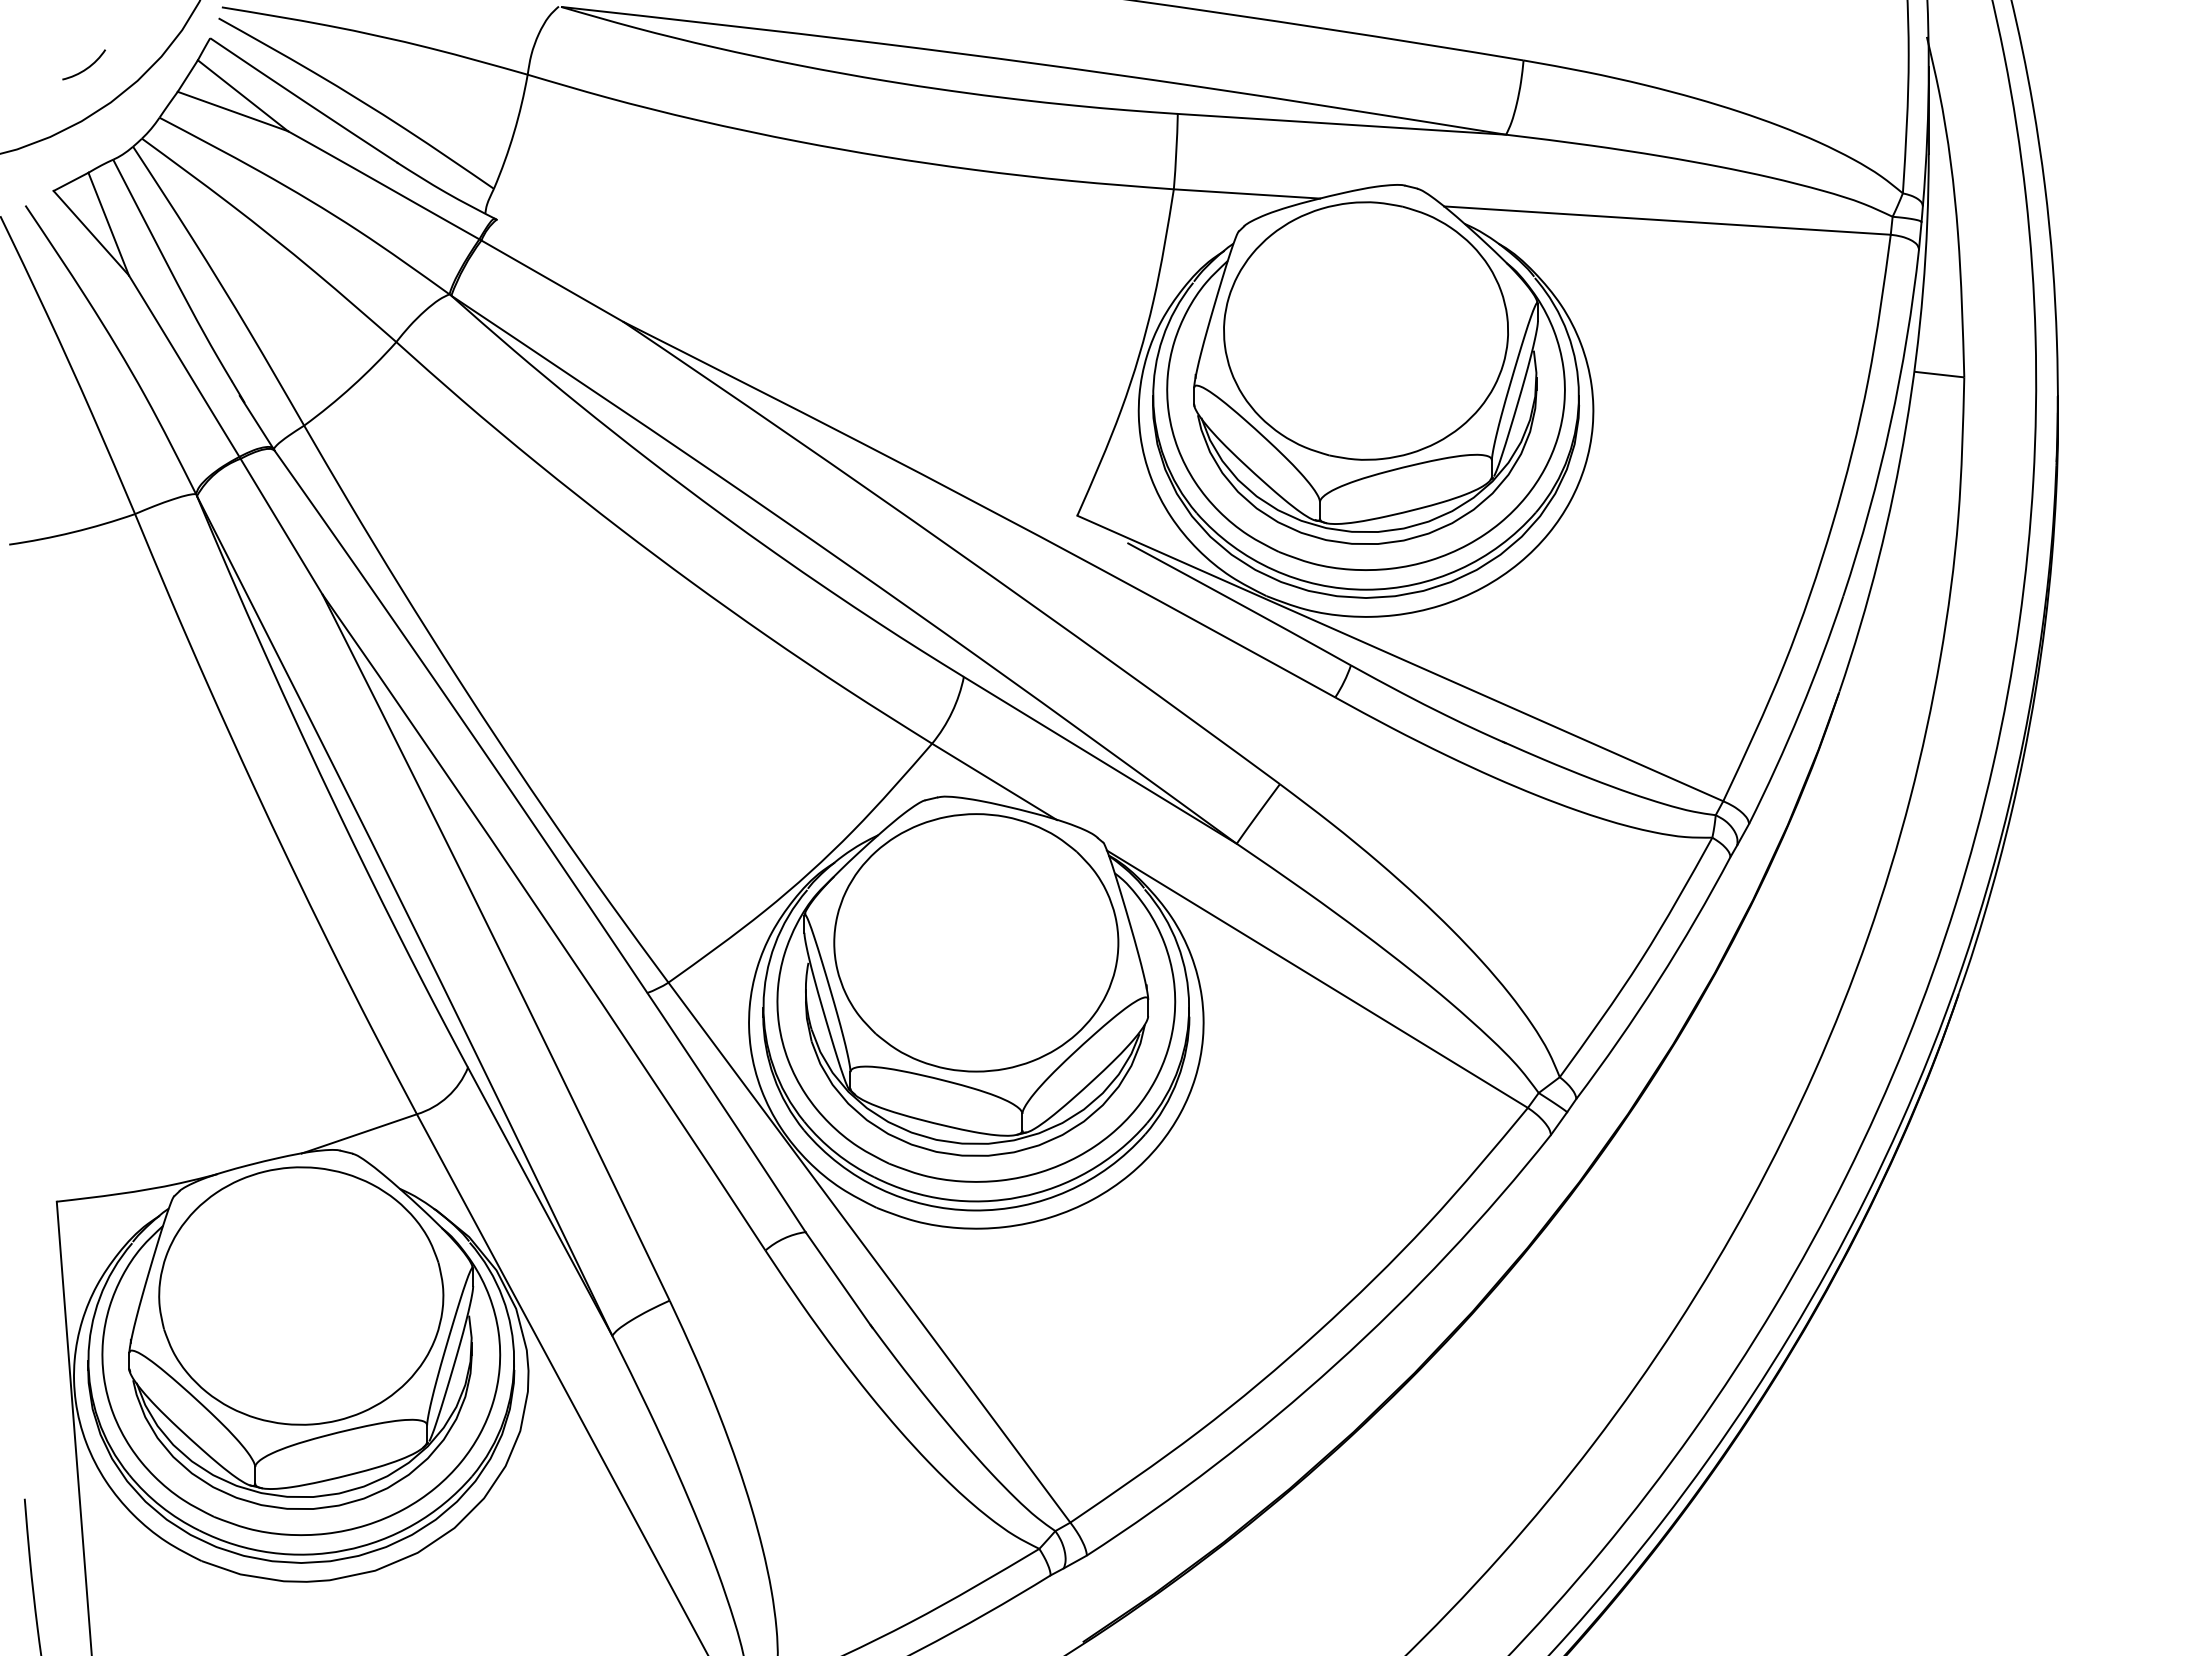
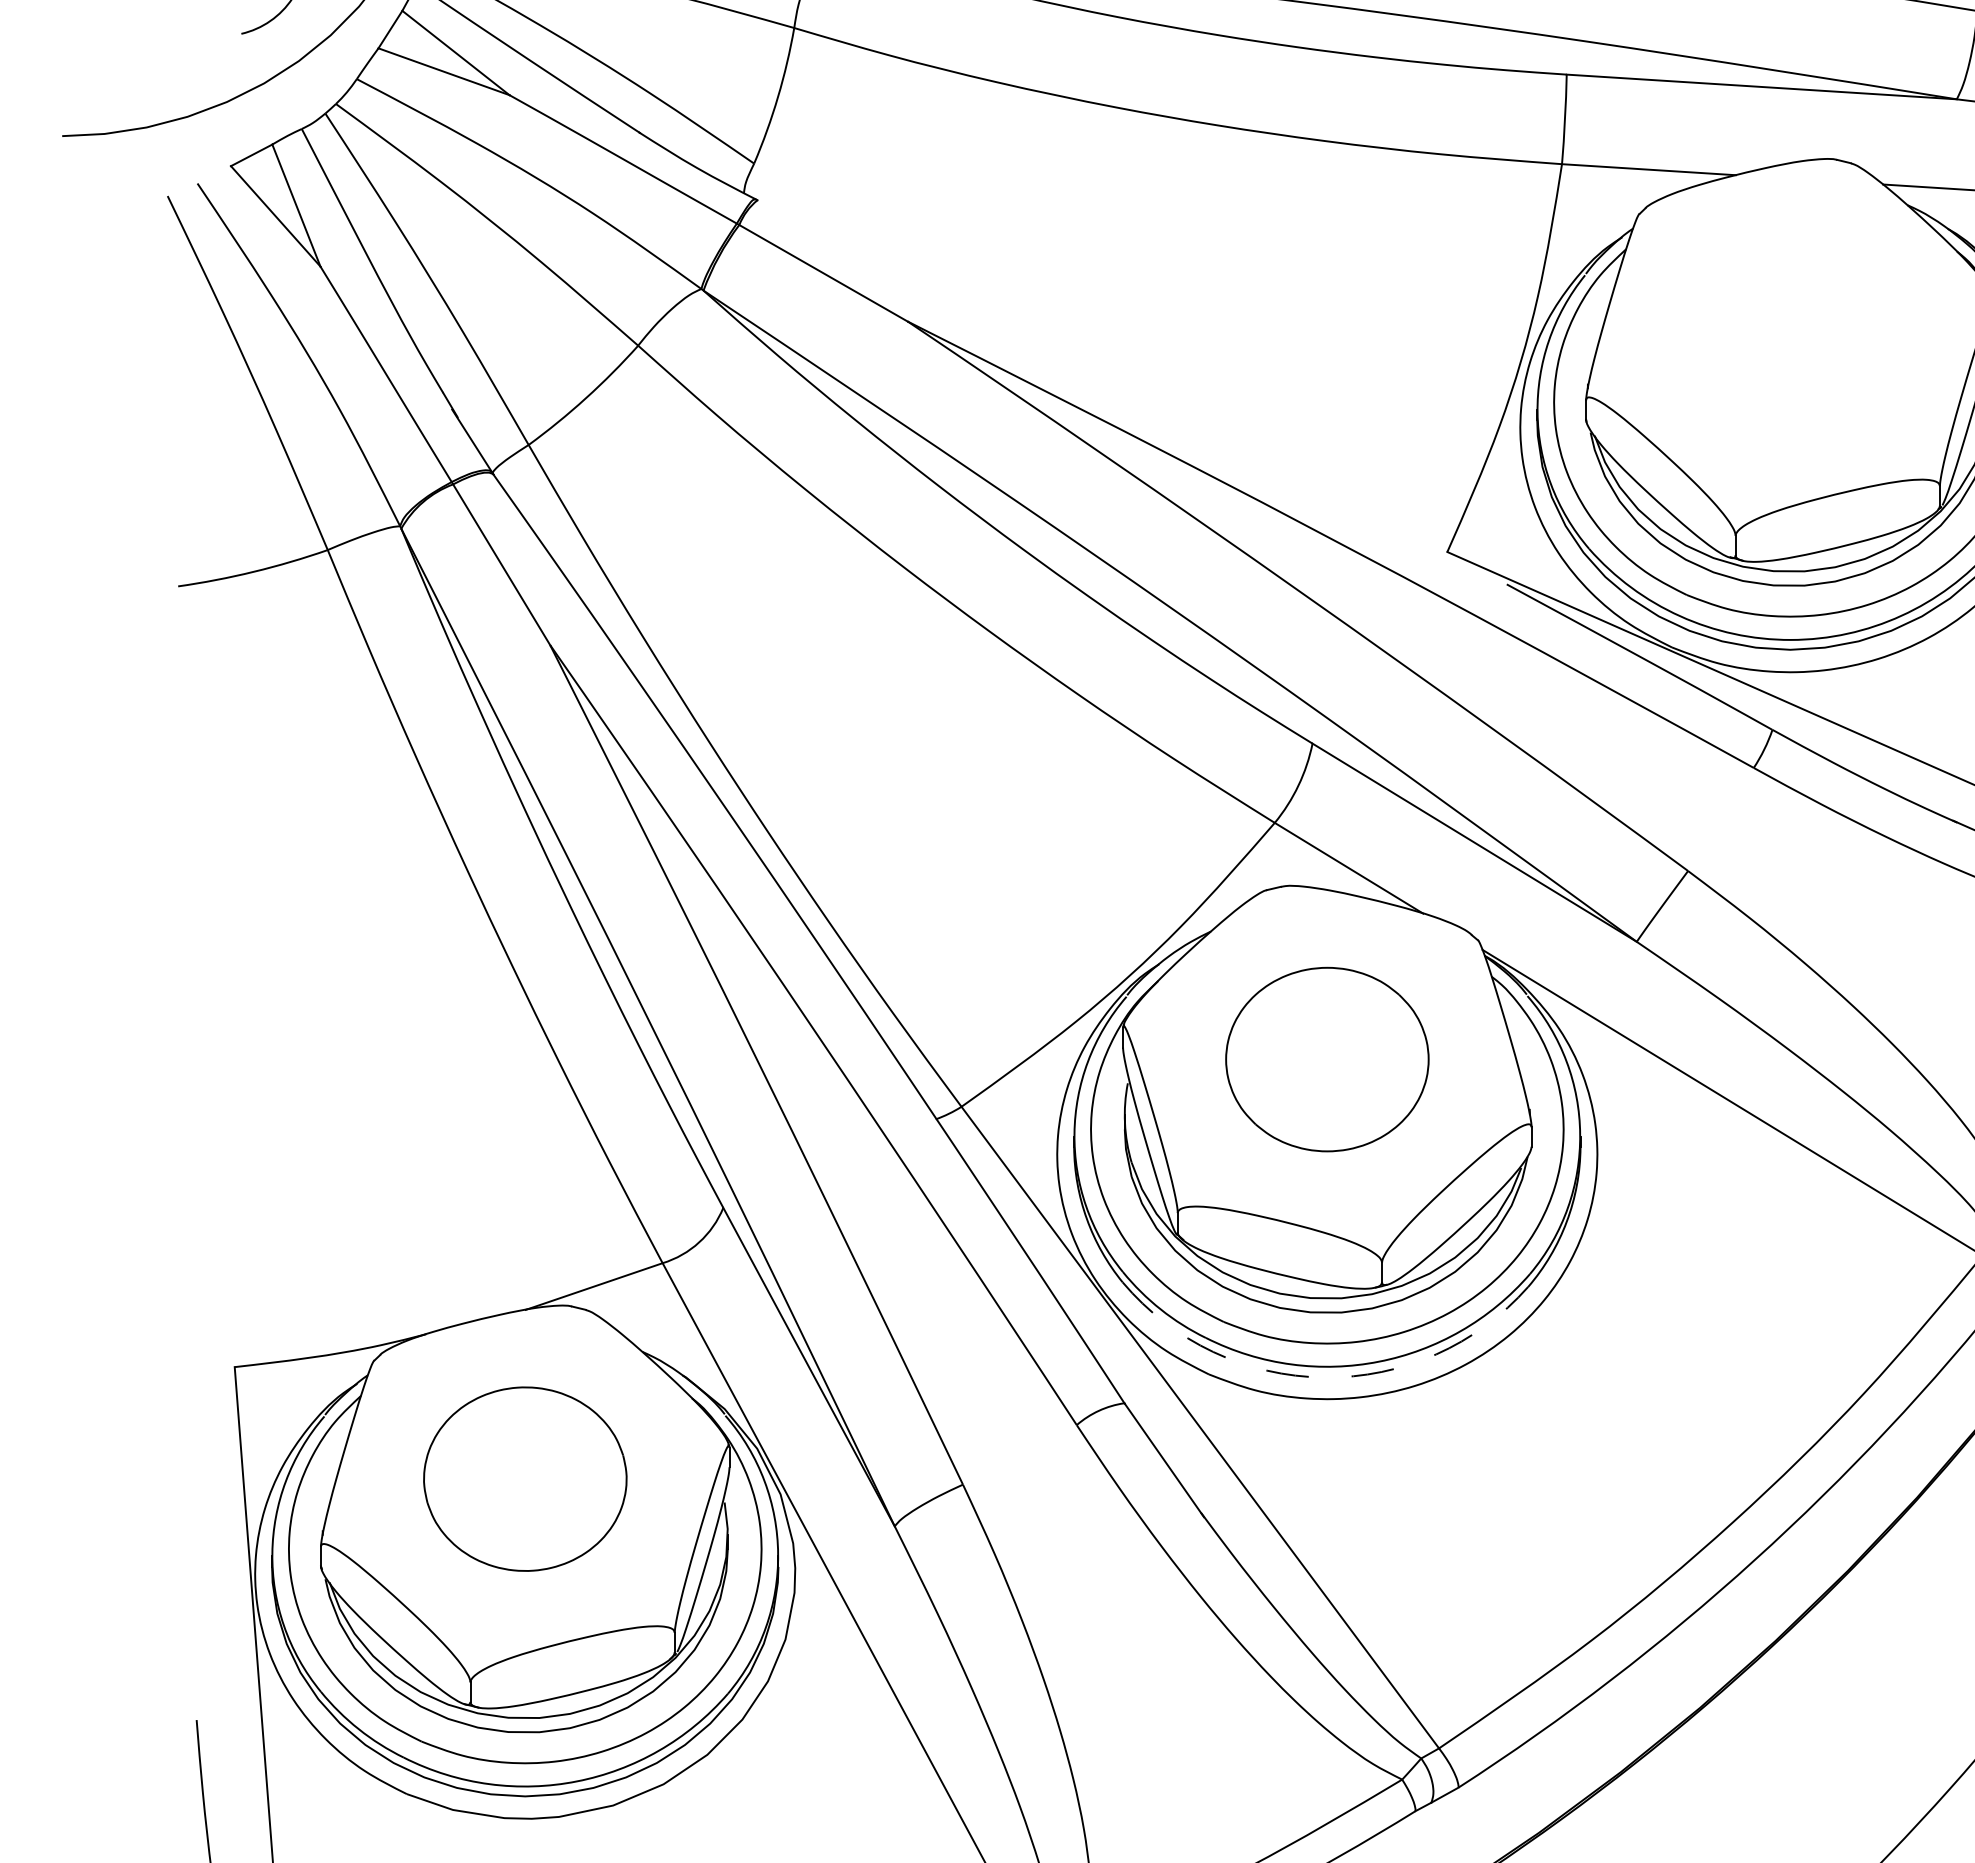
part: (1365, 330) -> (1789, 331), removed
part: (976, 942) -> (1327, 1059), size x0.6
arc: (973, 1210) -> (1323, 1377), solid -> dashed
part: (301, 1295) -> (525, 1478), size x0.6

